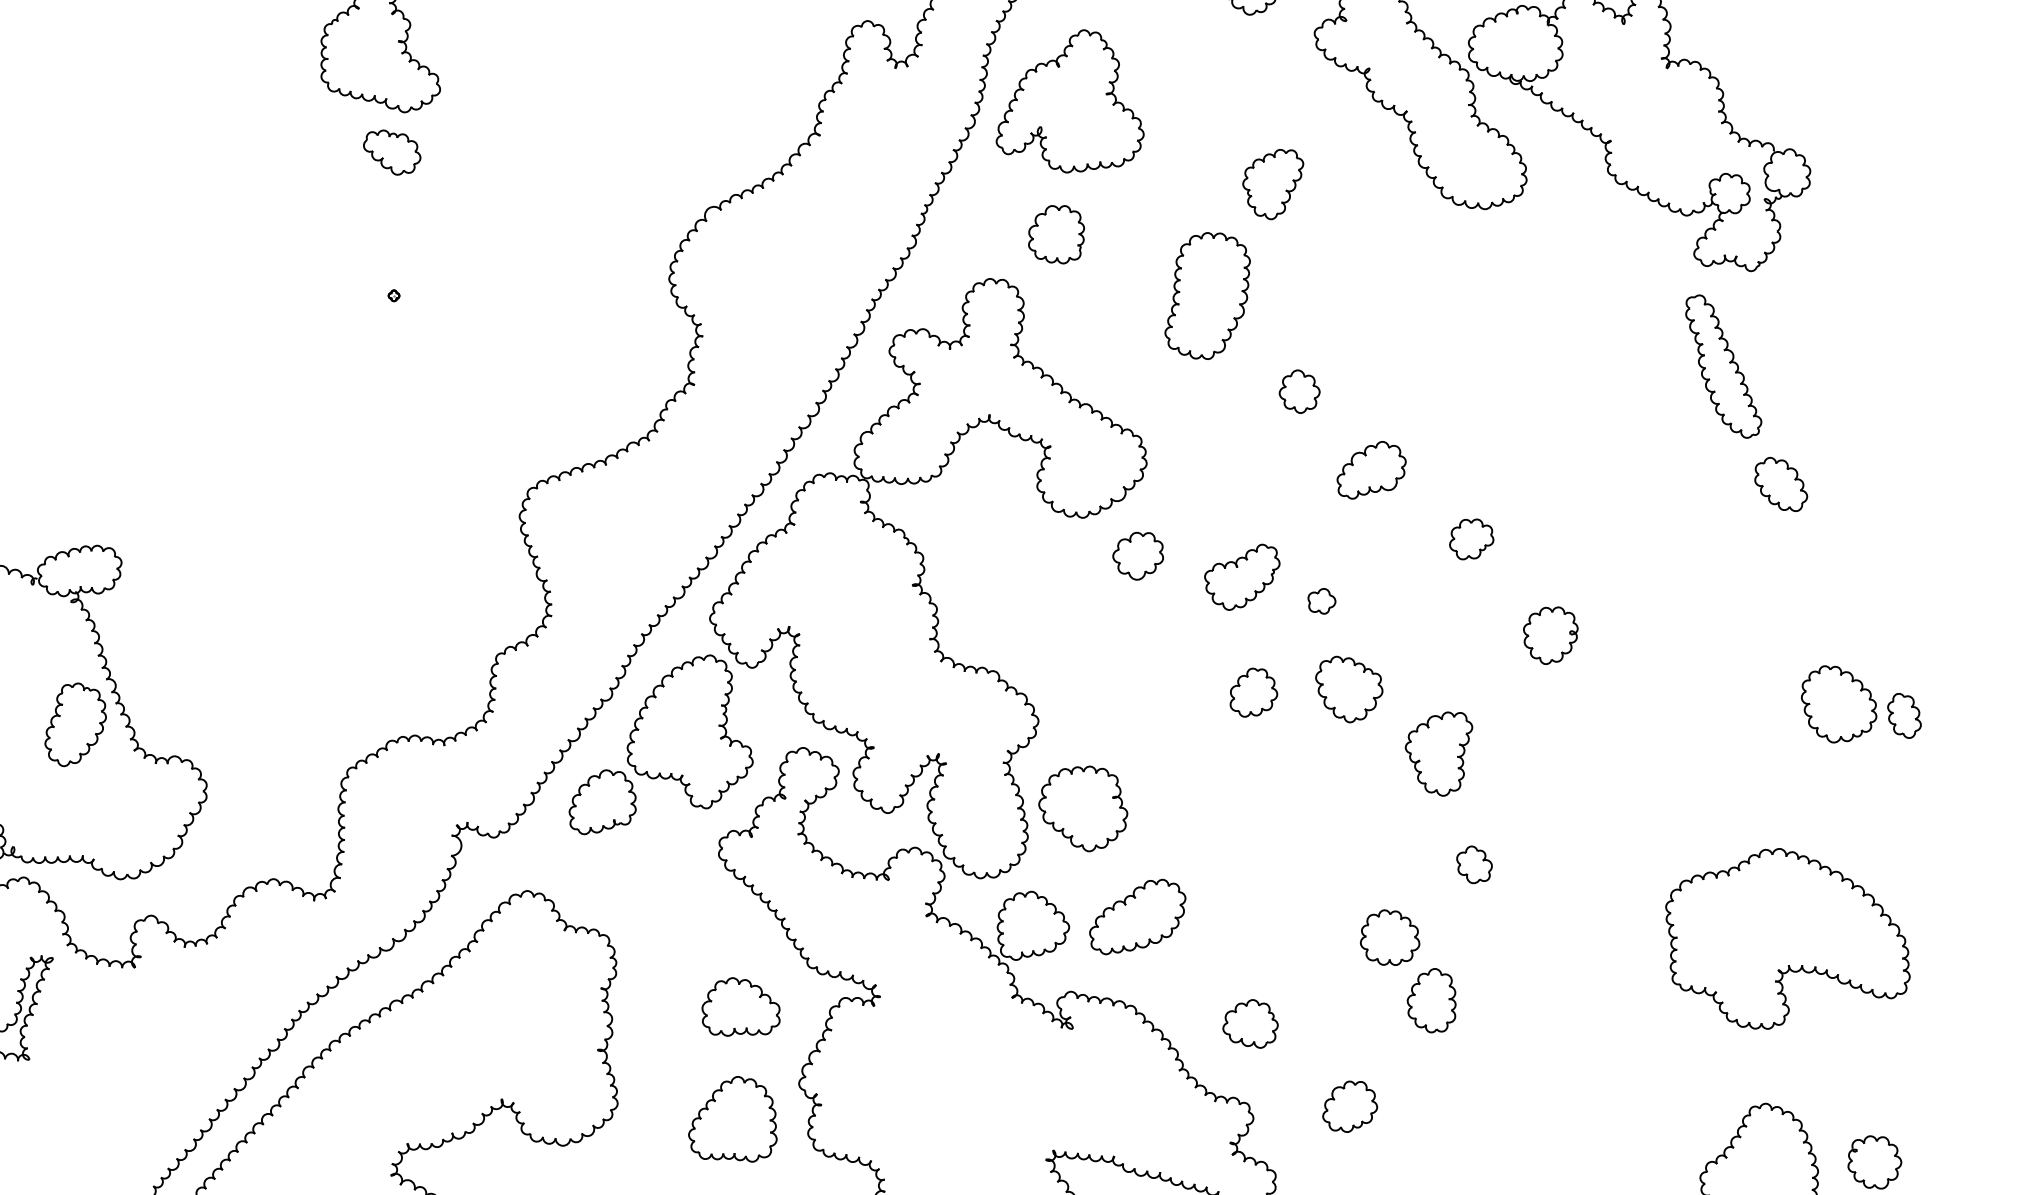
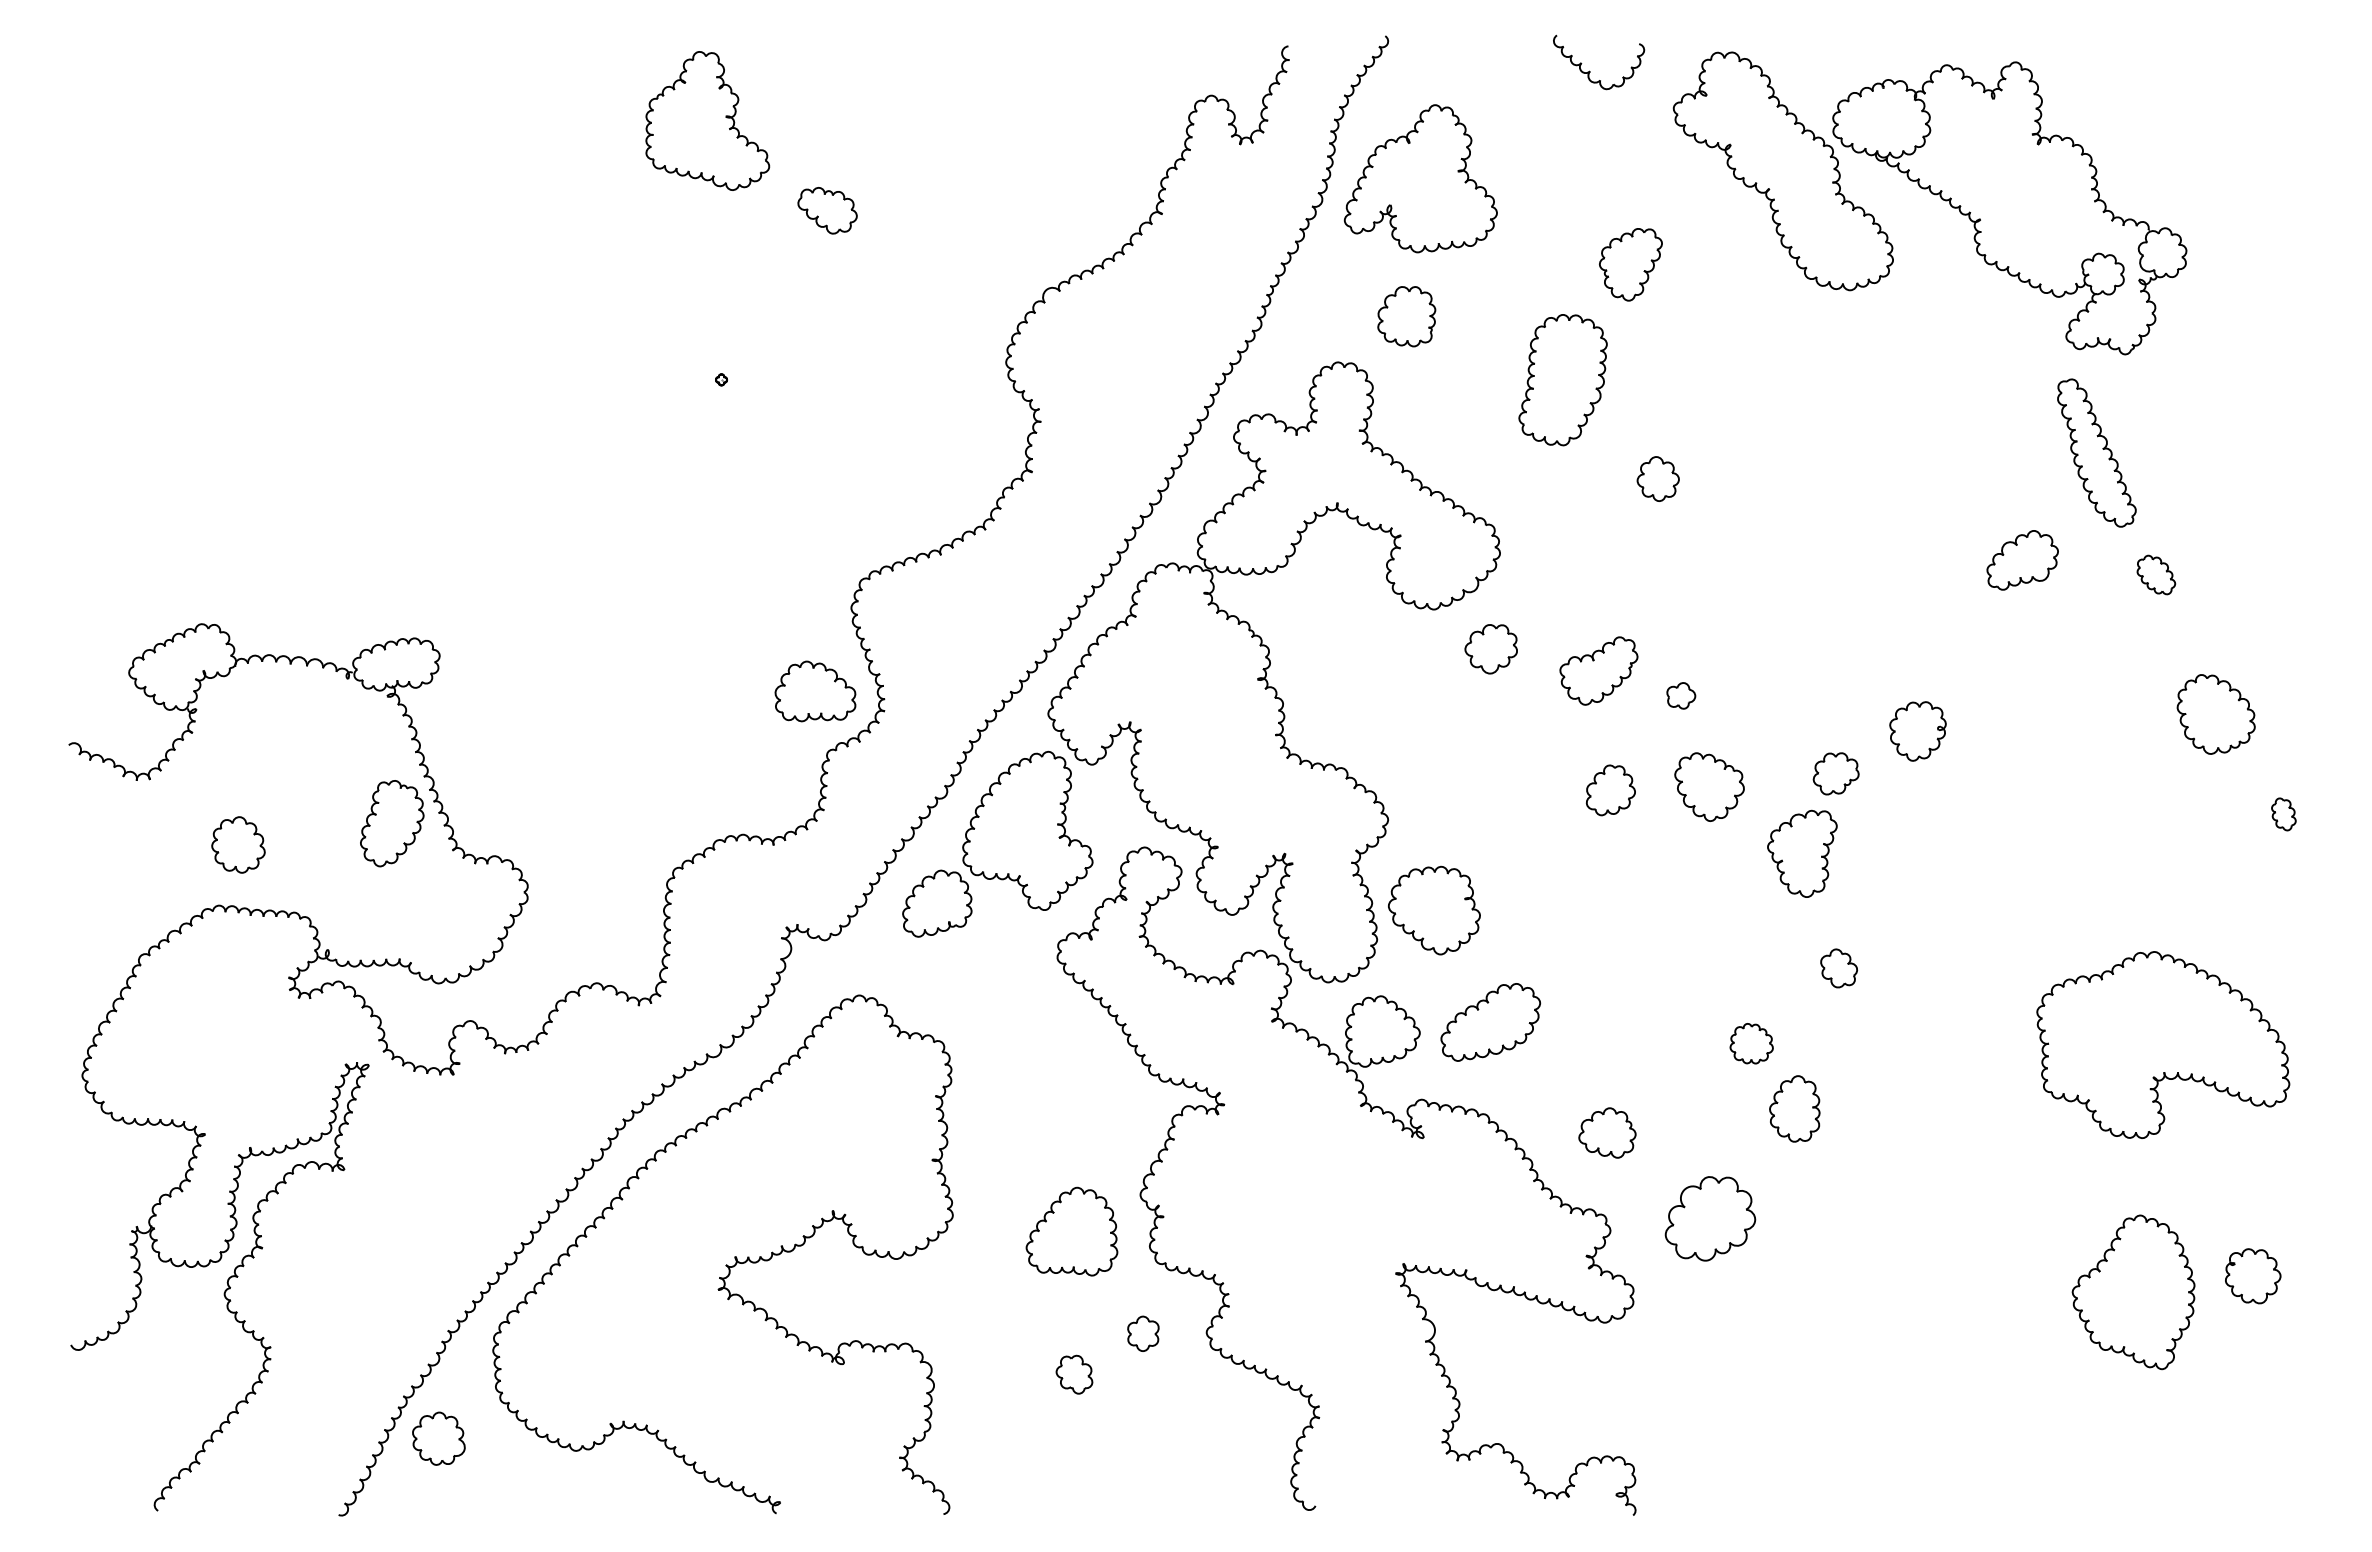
part: (392, 152) -> (827, 210), moved
part: (1371, 470) -> (2022, 560), moved
part: (1781, 483) -> (2156, 574), size x0.7
part: (1471, 539) -> (1835, 773), moved
part: (1838, 704) -> (2215, 714), moved
part: (1904, 716) -> (2283, 814), size x0.7
part: (1389, 937) -> (1751, 1043), size x0.7
part: (741, 1007) -> (815, 691), moved
part: (1350, 1106) -> (1710, 1218), size x1.6

